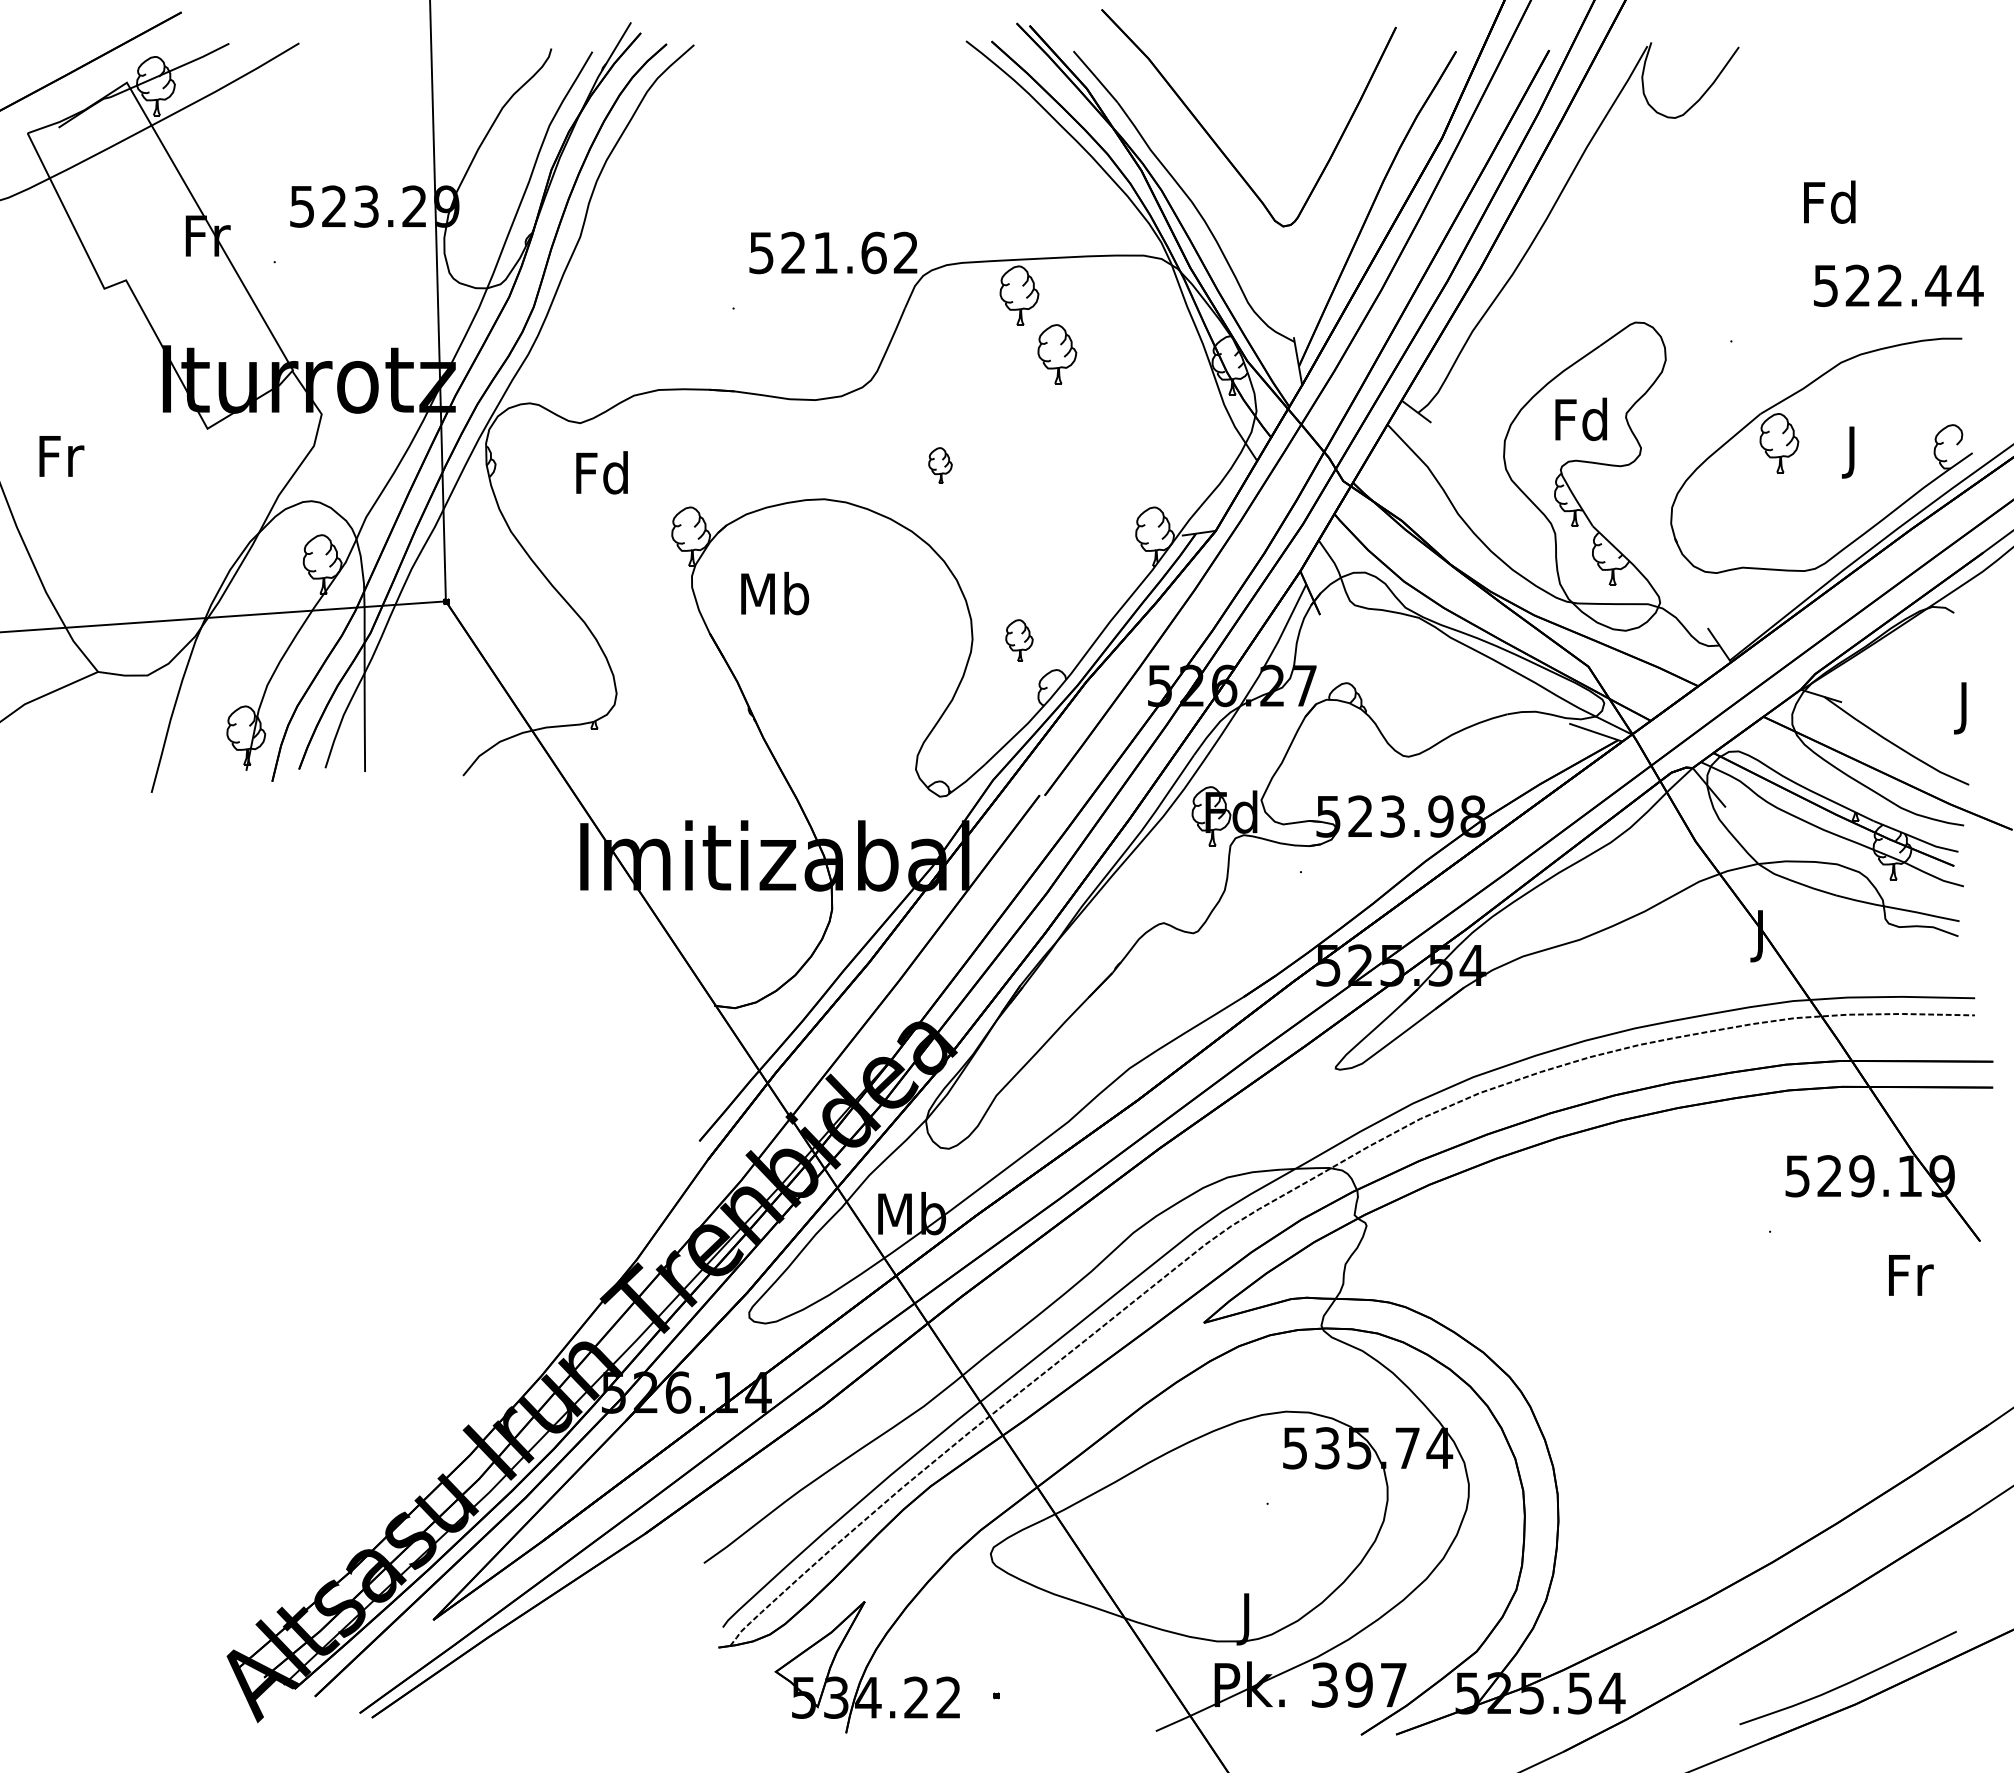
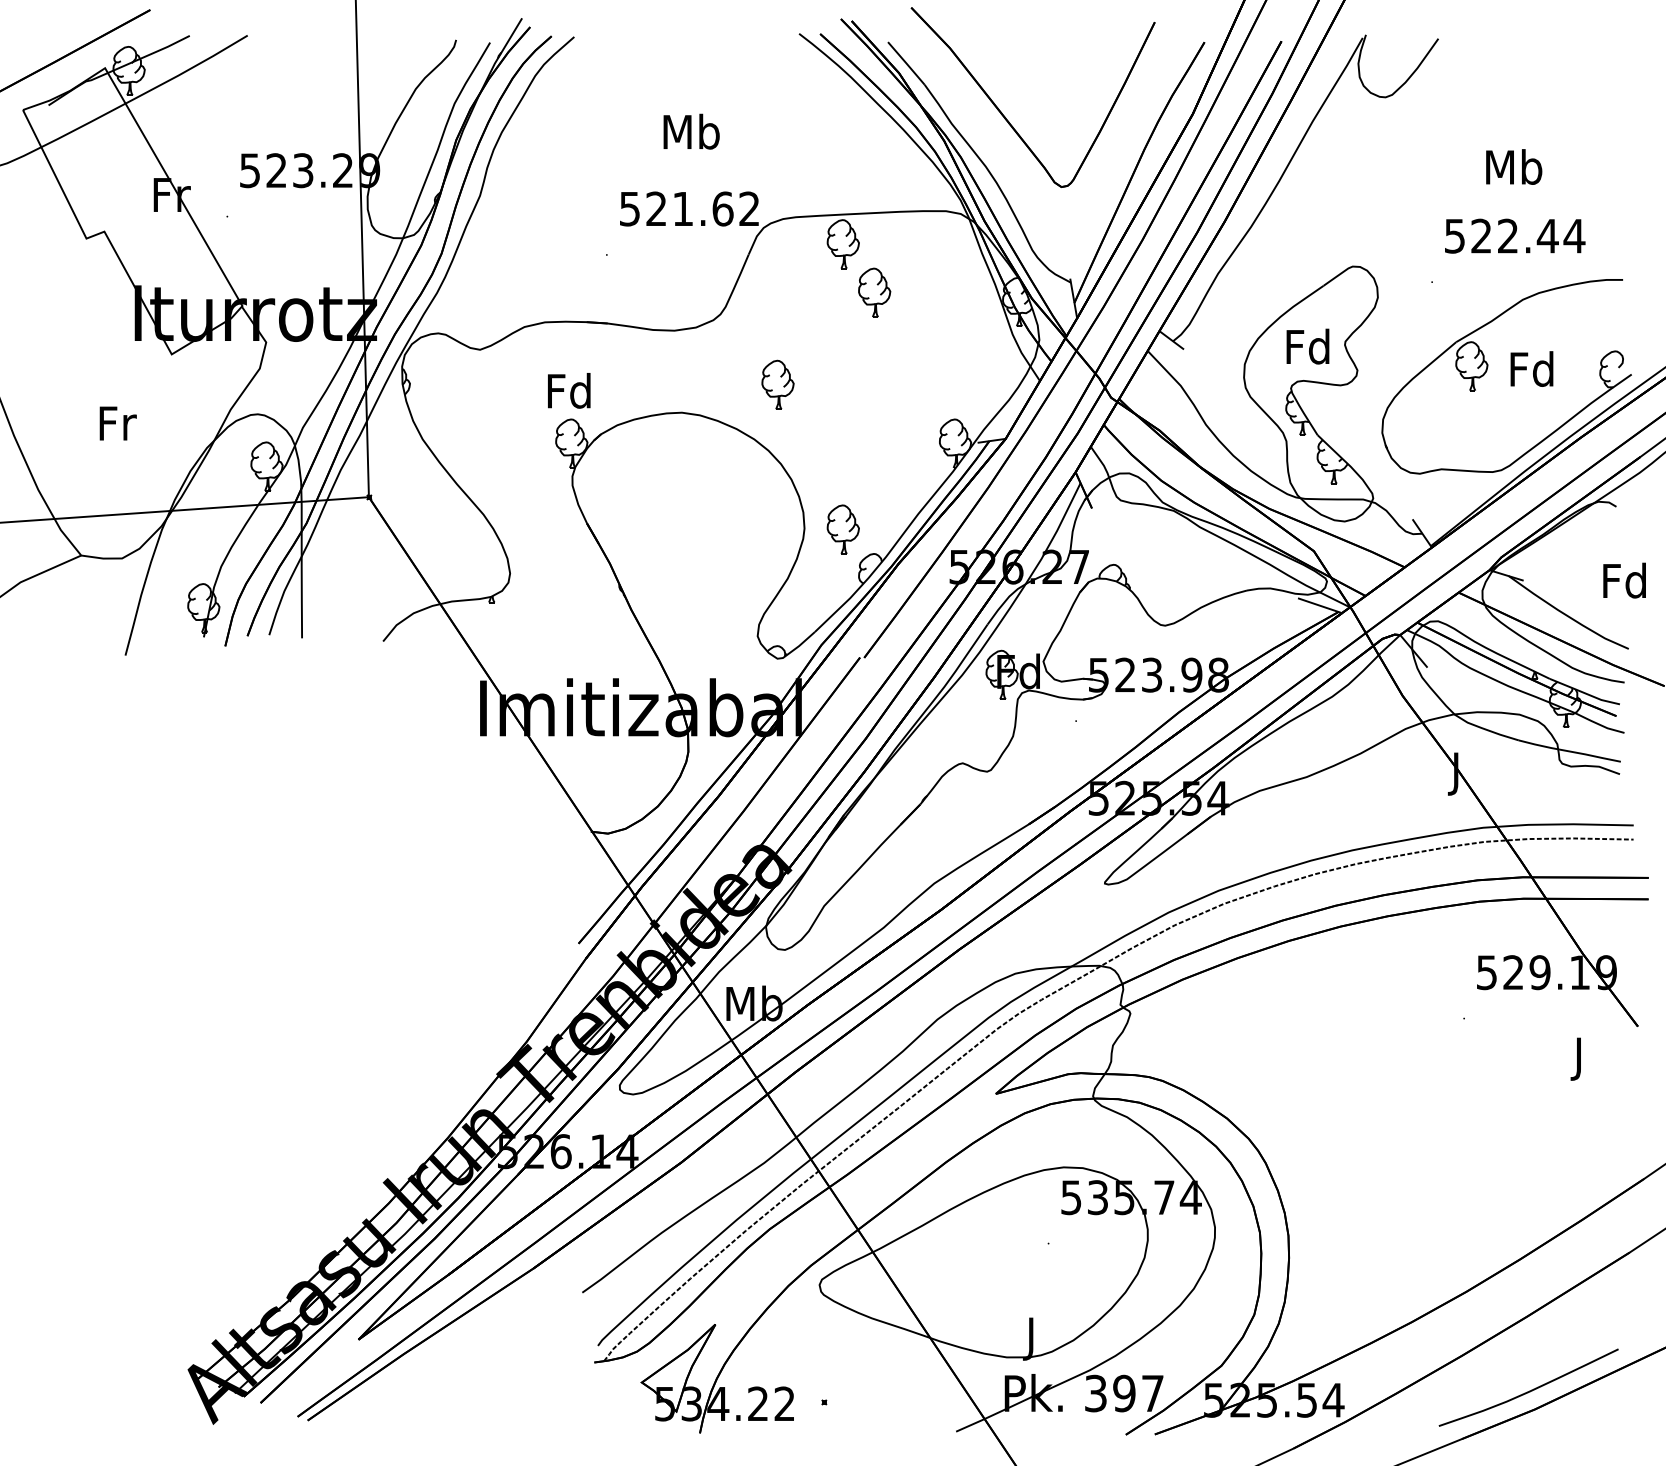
text: (1830, 201) -> (1514, 166), Fd -> Mb
text: (1898, 285) -> (1514, 235), moved
text: (1851, 451) -> (1531, 373), J -> Fd
text: (61, 456) -> (117, 423), moved
part: (940, 465) -> (777, 384), size x1.67
text: (601, 472) -> (568, 390), moved
text: (775, 593) -> (691, 131), moved
part: (1019, 640) -> (843, 529), size x1.43
text: (1963, 707) -> (1624, 584), J -> Fd
text: (1911, 1281) -> (1581, 1059), Fr -> J

